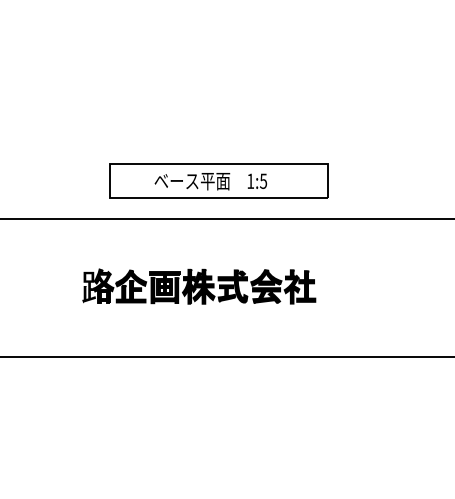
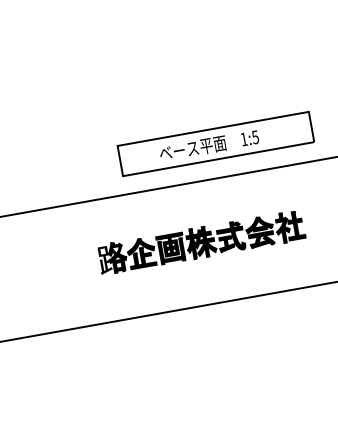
part: (218, 180) -> (215, 143), moved

